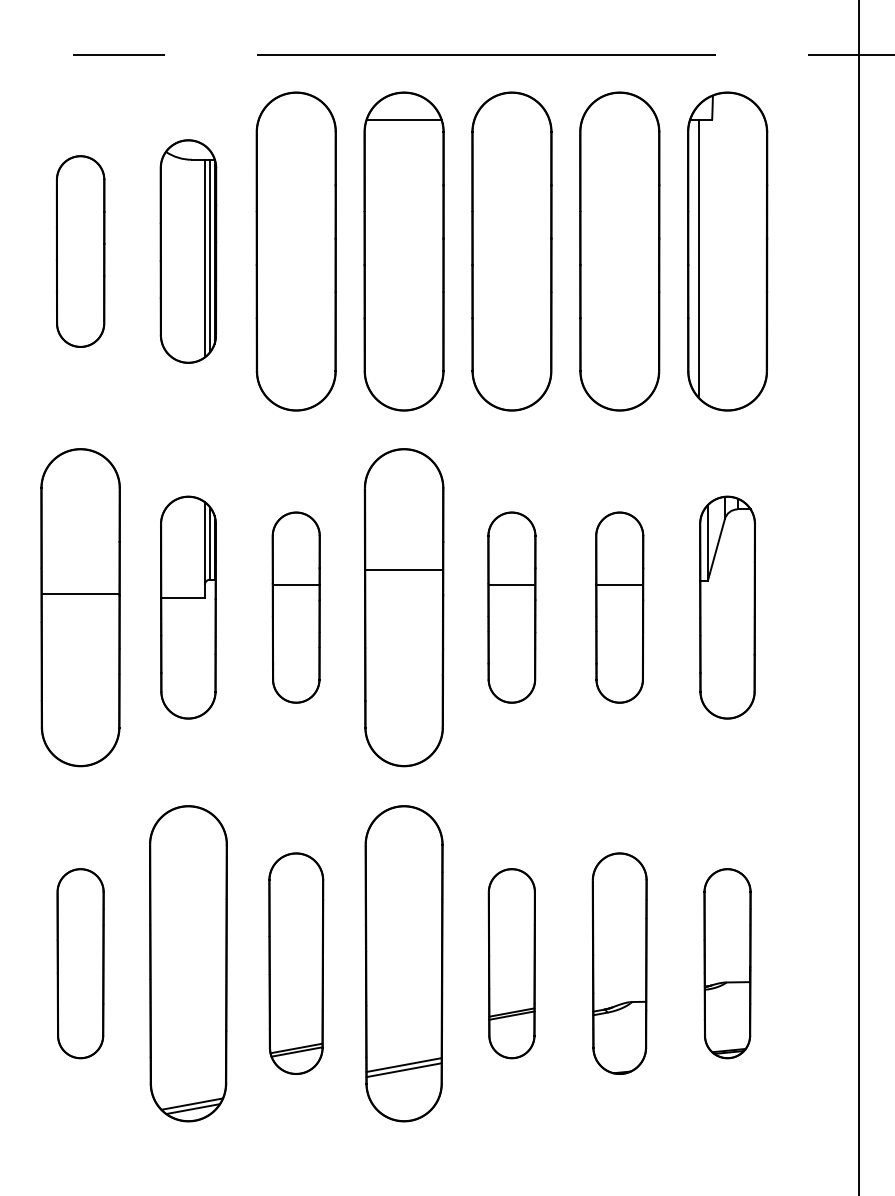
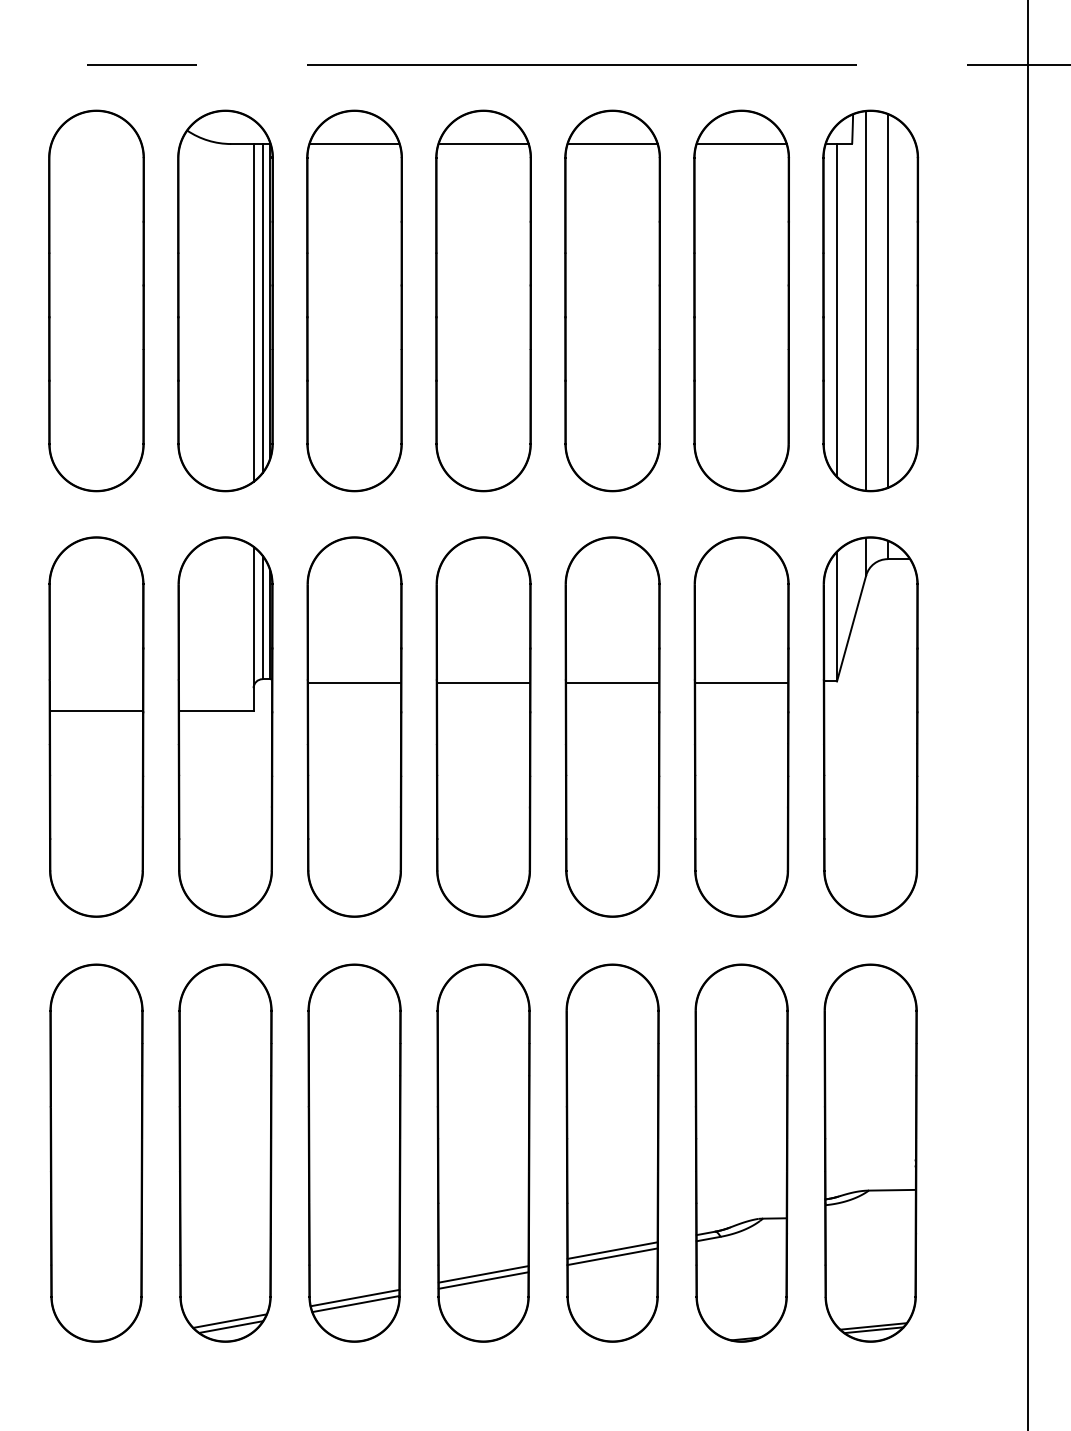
line: (296, 120) -> (354, 144), added
line: (511, 120) -> (612, 144), added
line: (619, 120) -> (741, 144), added
part: (80, 251) -> (96, 300), size x1.67
part: (188, 251) -> (225, 300), size x1.43
line: (724, 251) -> (866, 300), added
line: (741, 251) -> (887, 300), added
part: (188, 607) -> (225, 726), size x1.43
part: (296, 607) -> (354, 726), size x1.67
part: (511, 607) -> (612, 726), size x1.67
part: (619, 607) -> (741, 726), size x1.67
part: (727, 607) -> (870, 726), size x1.43
part: (80, 963) -> (96, 1152), size x1.67
part: (296, 963) -> (354, 1152), size x1.43
part: (511, 963) -> (612, 1152), size x1.67
part: (619, 963) -> (741, 1152), size x1.43
part: (727, 963) -> (870, 1152), size x1.67

